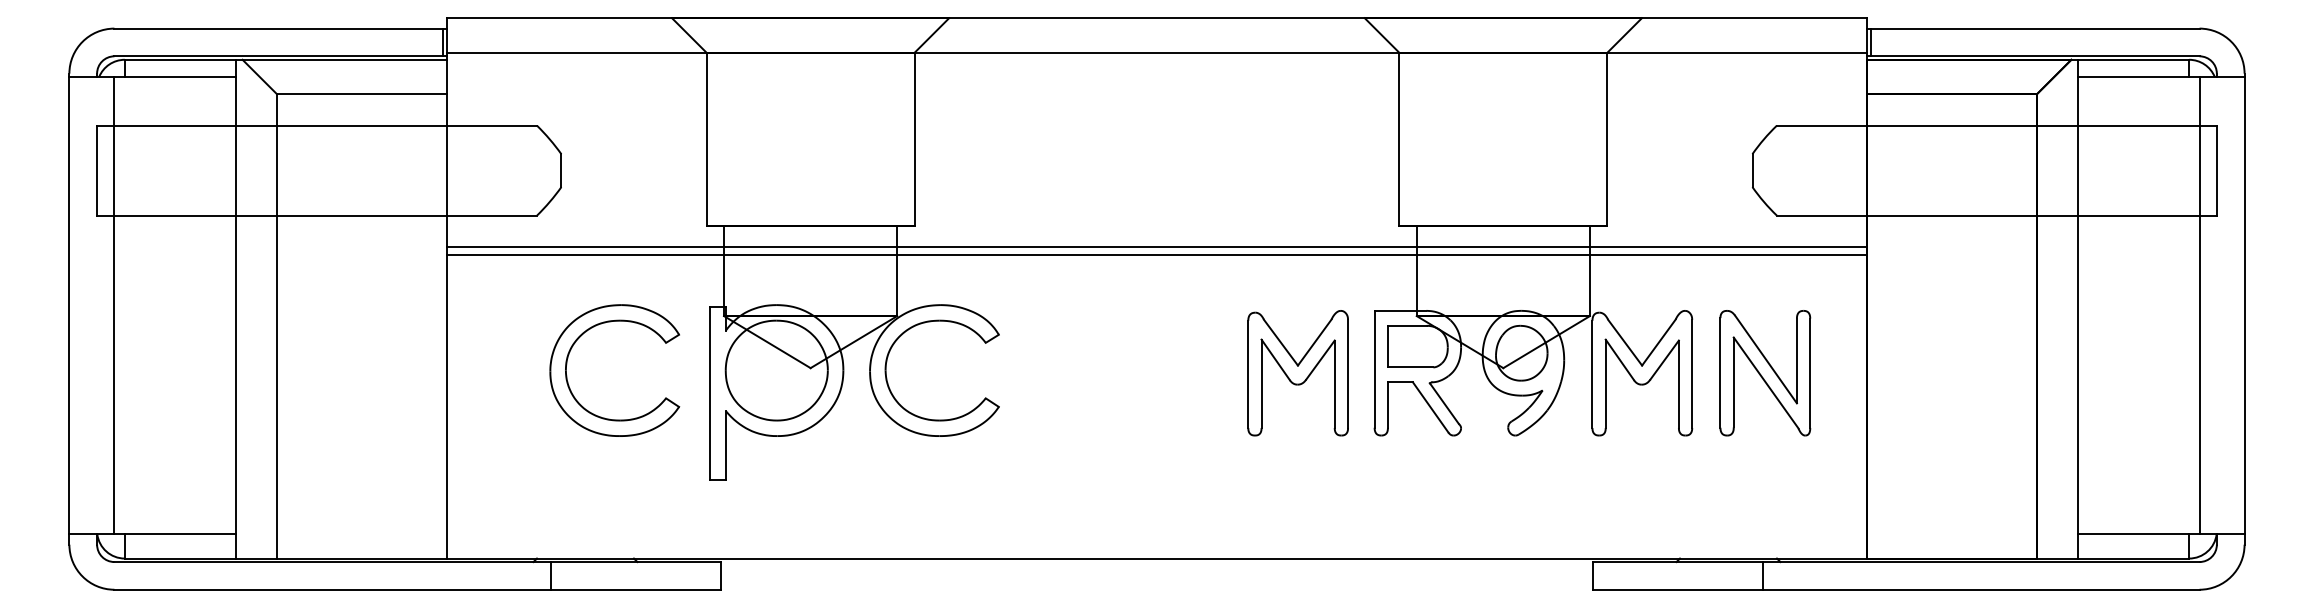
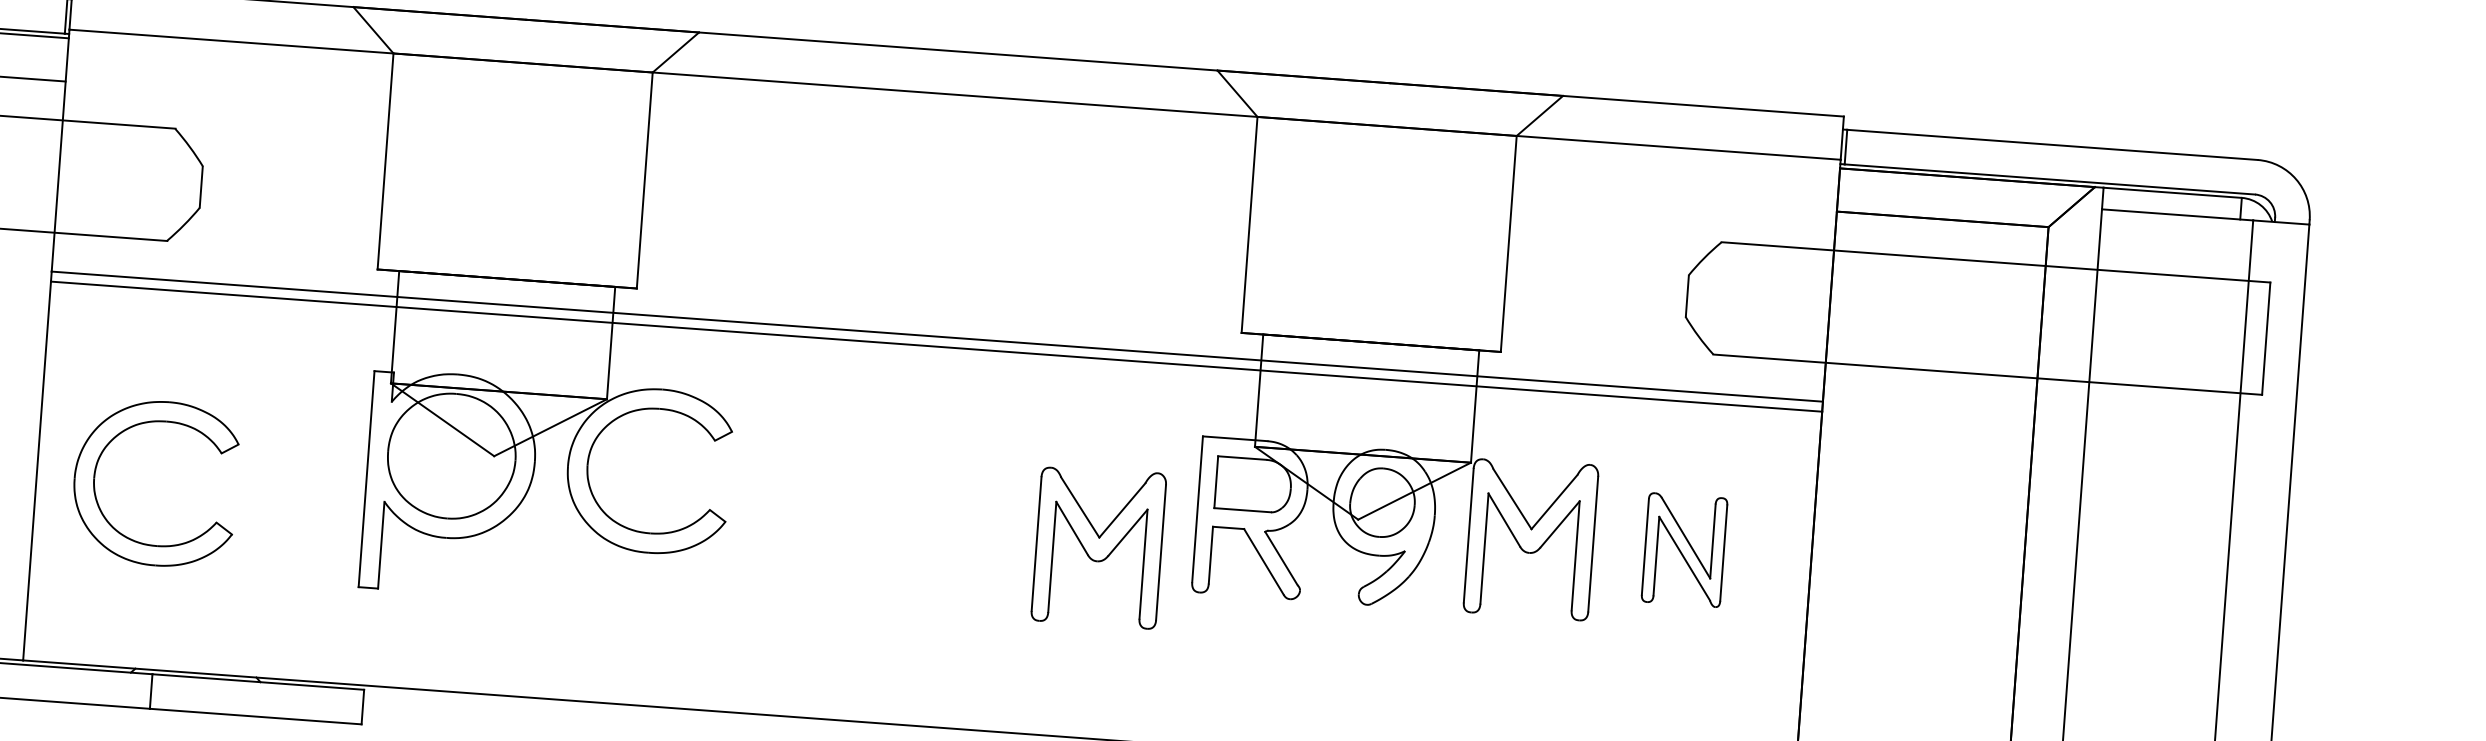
part: (1297, 373) -> (1098, 547), moved
part: (1765, 373) -> (1684, 550), size x0.7
part: (567, 375) -> (95, 485), moved

